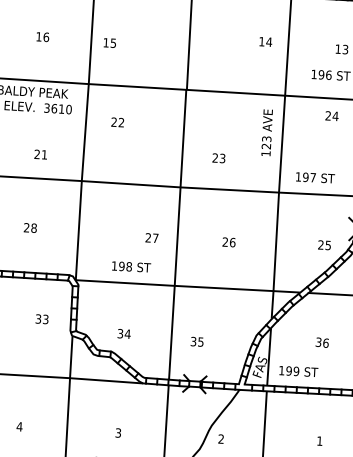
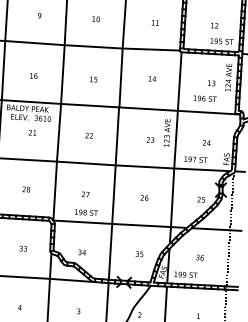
text: (264, 41) -> (151, 78), moved
text: (109, 42) -> (93, 79), moved
text: (331, 115) -> (206, 142), moved
text: (116, 122) -> (88, 135), moved
text: (40, 153) -> (32, 132), moved
text: (218, 157) -> (150, 139), moved
text: (151, 238) -> (85, 194), moved
text: (42, 318) -> (23, 248), moved
text: (197, 342) -> (139, 254), moved

